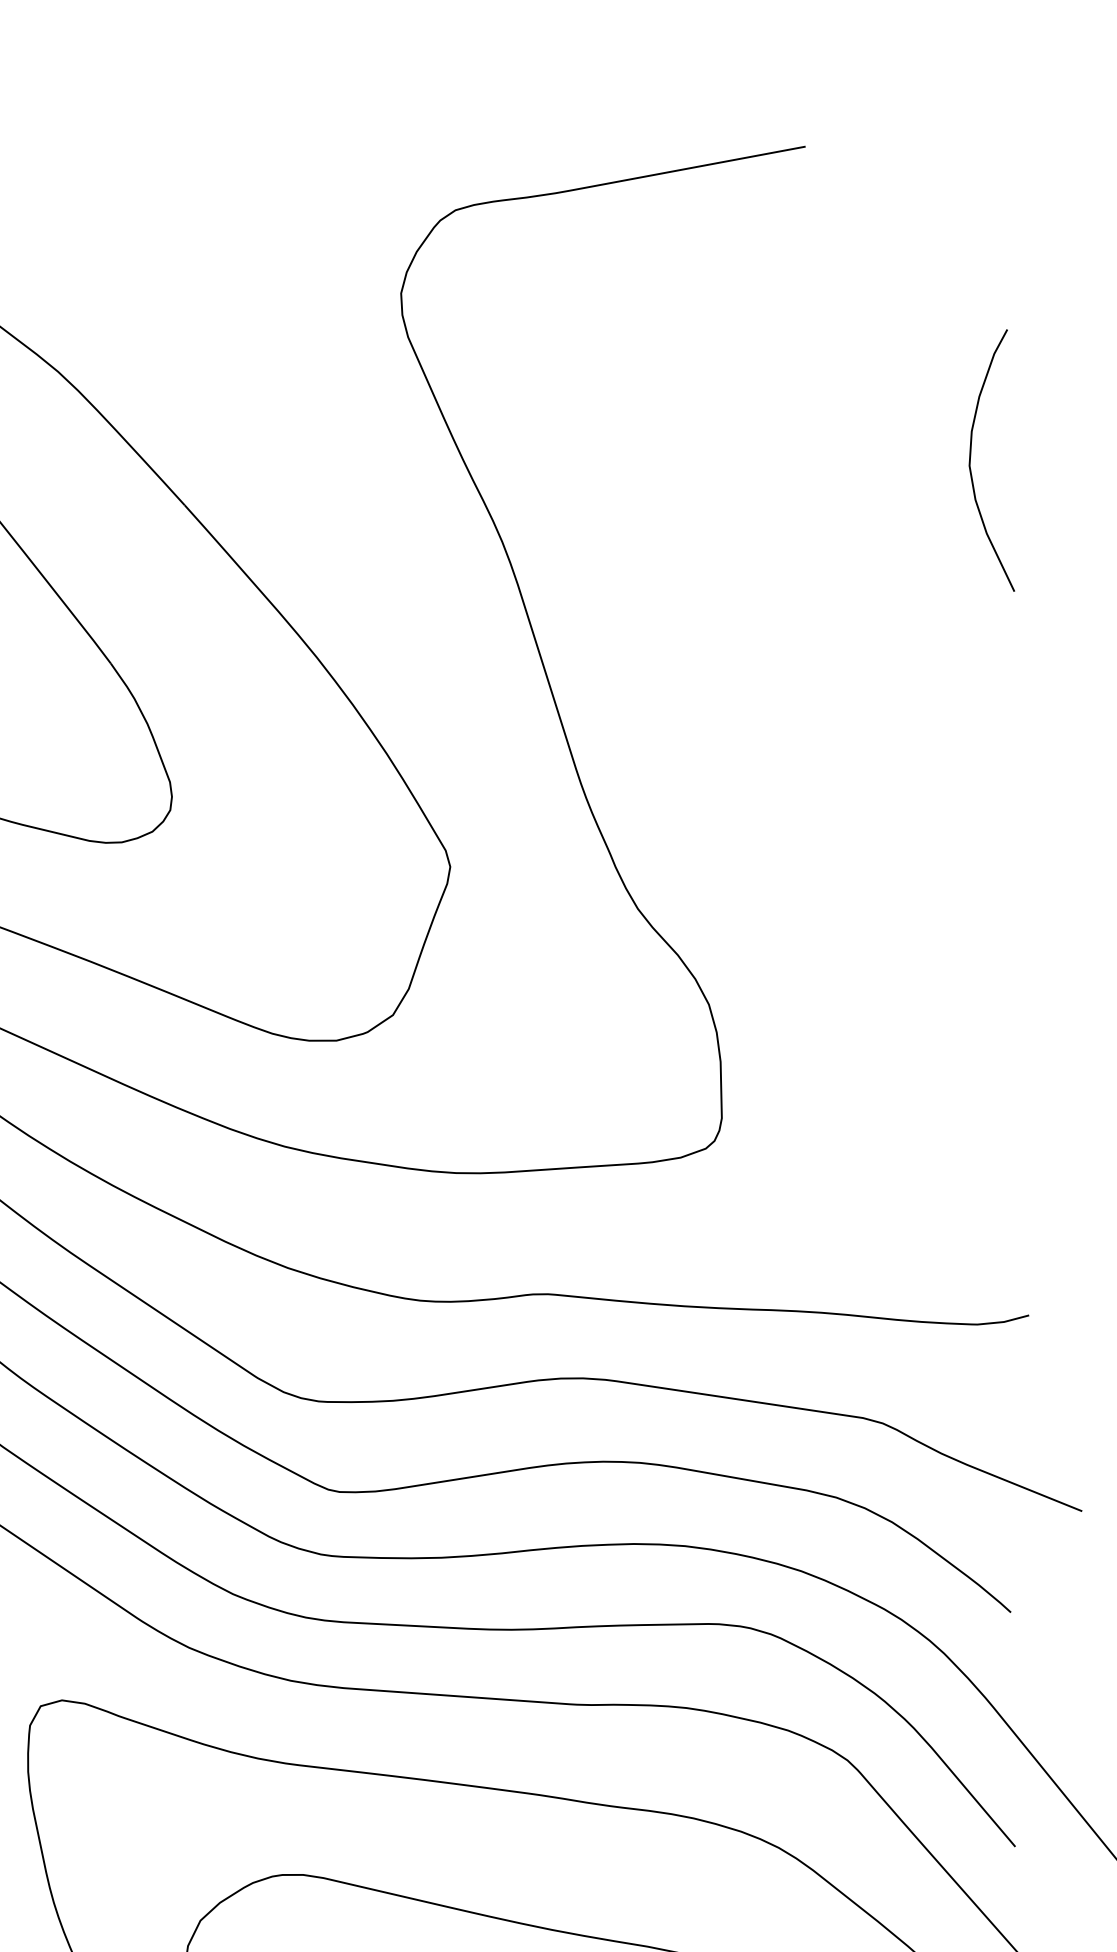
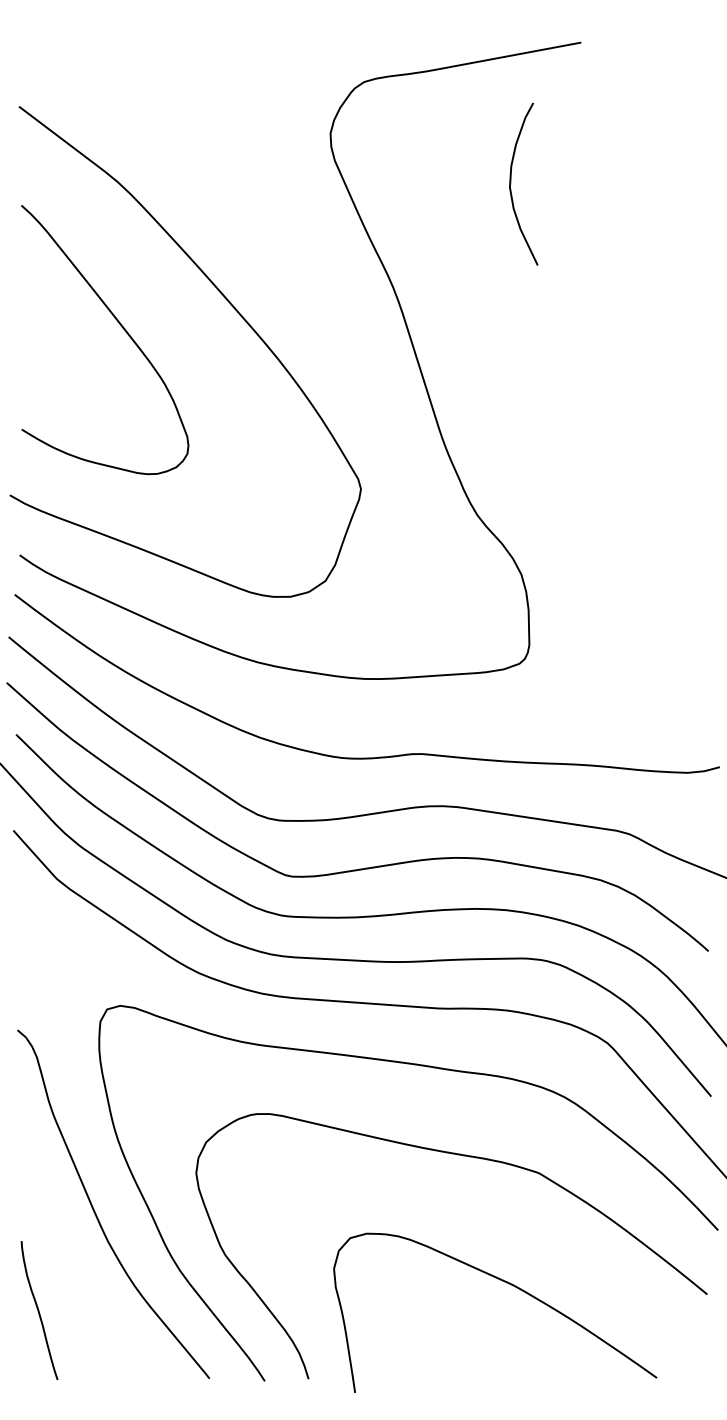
curve: (972, 459) -> (511, 183), moved

